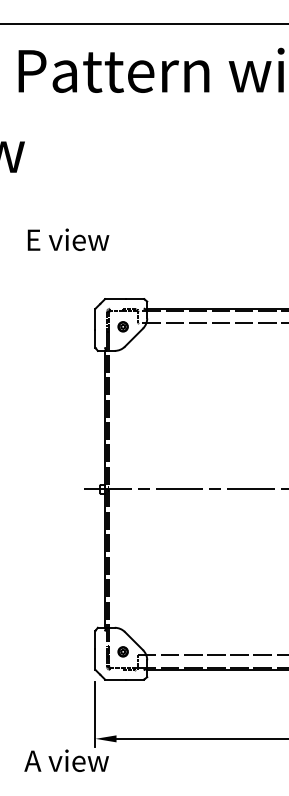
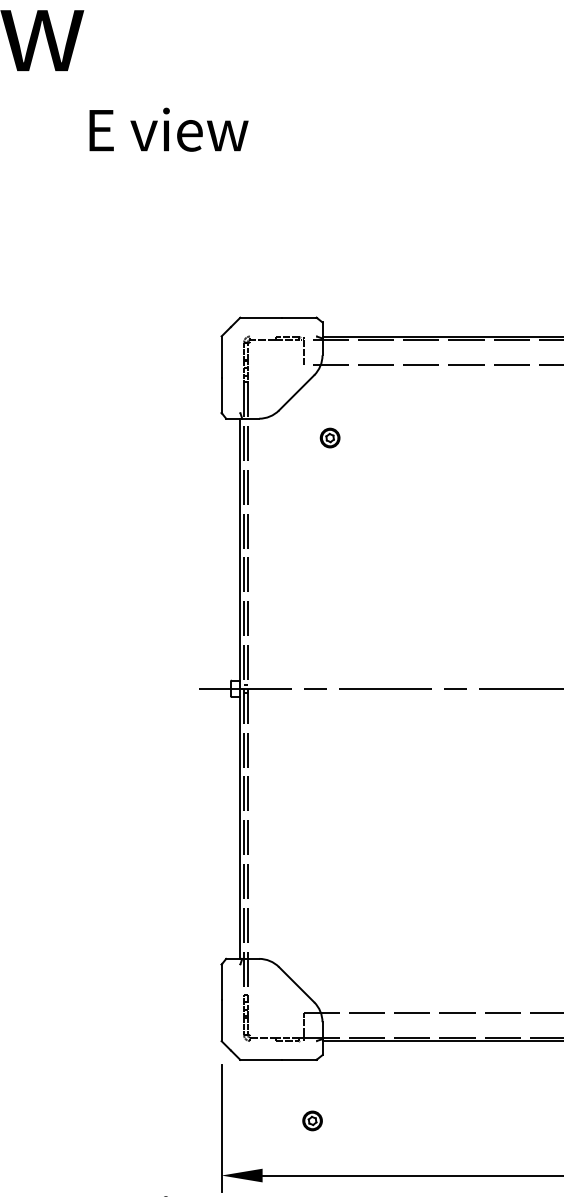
text: (68, 239) -> (168, 129), moved
part: (122, 326) -> (328, 437), moved
part: (122, 651) -> (311, 1120), moved

